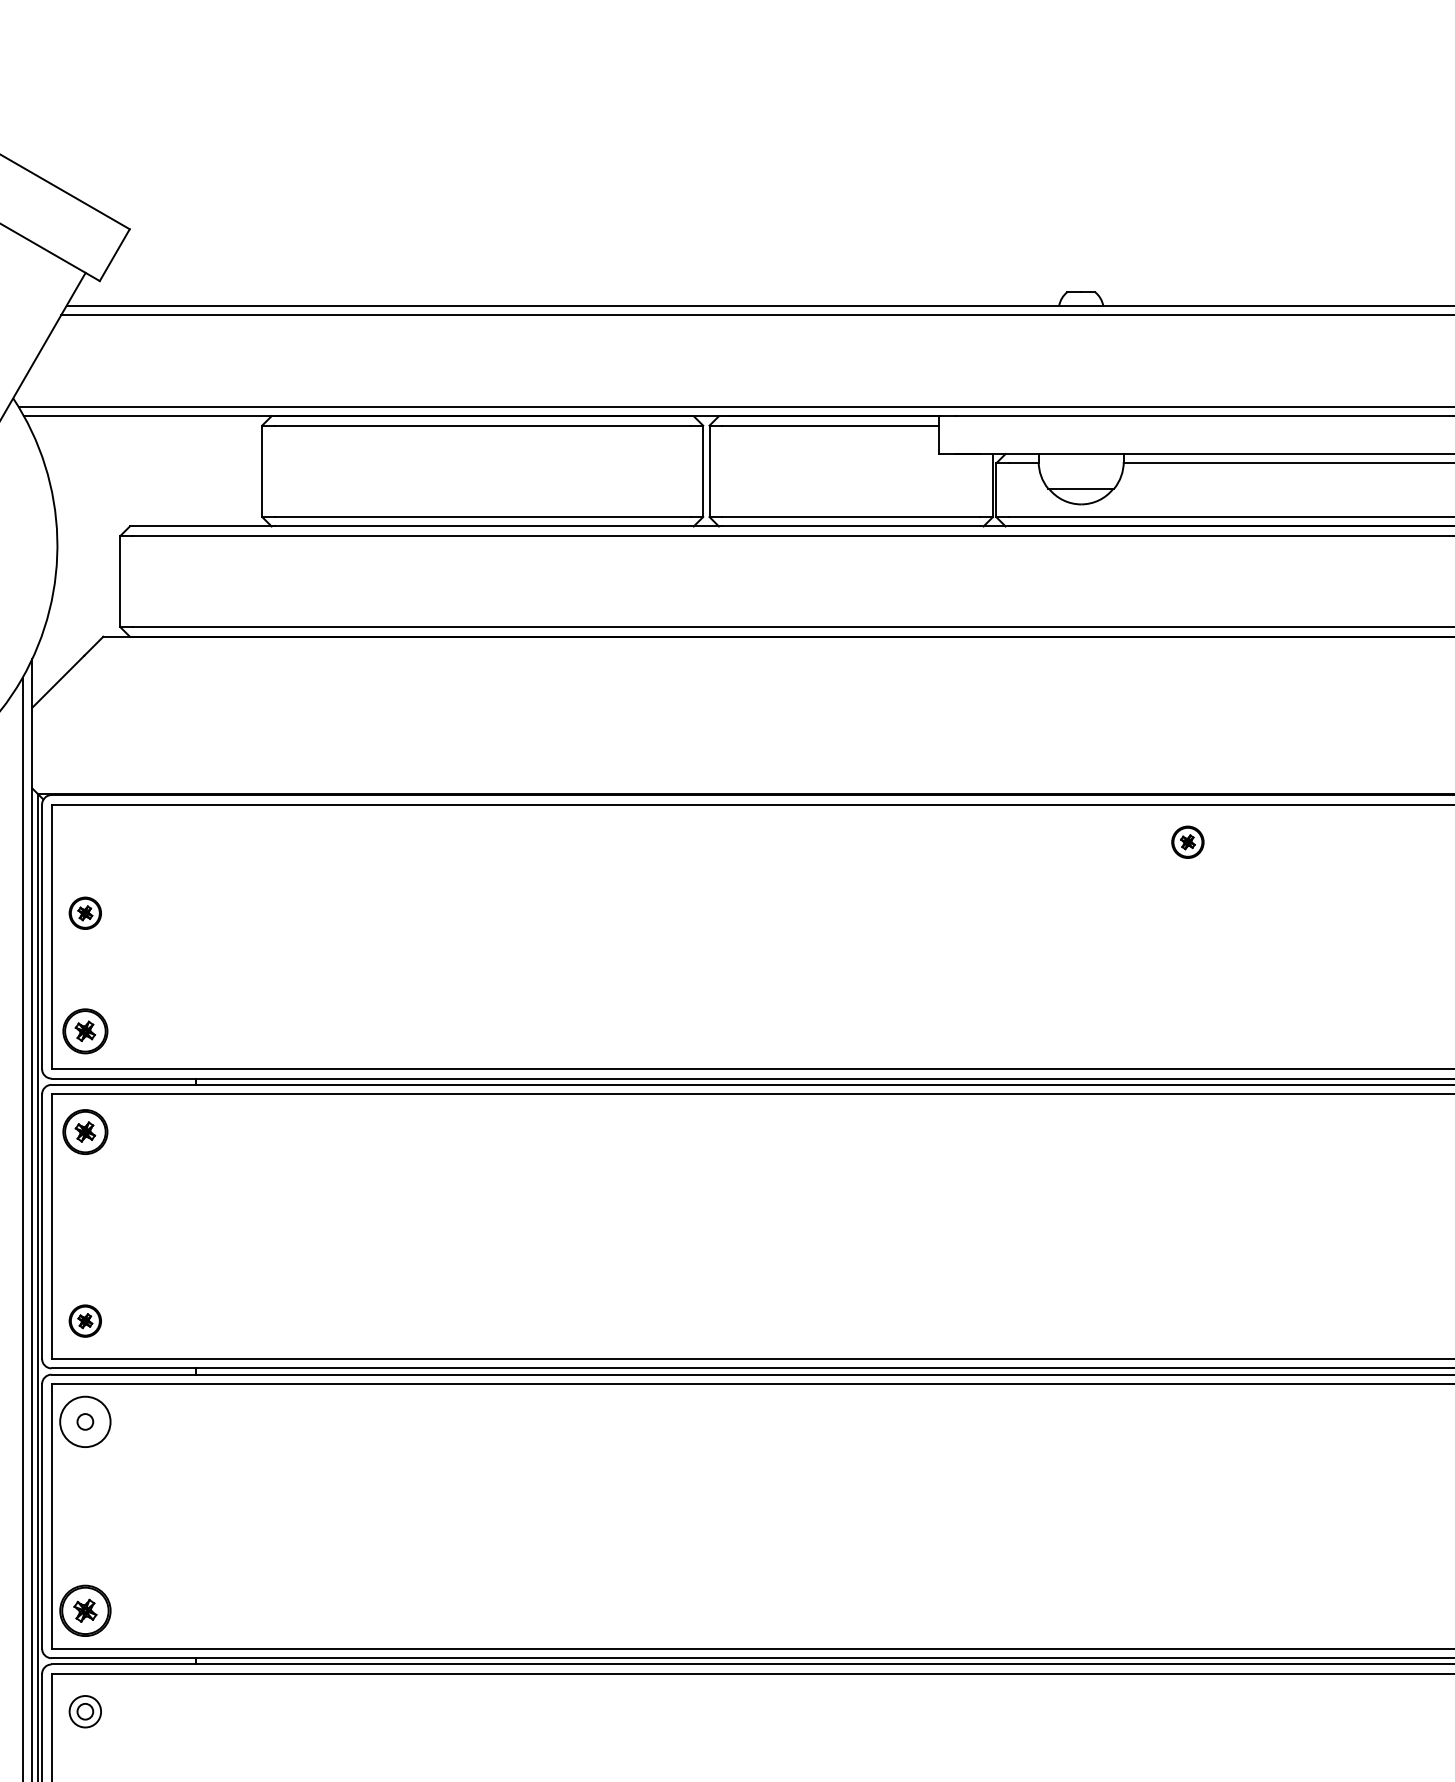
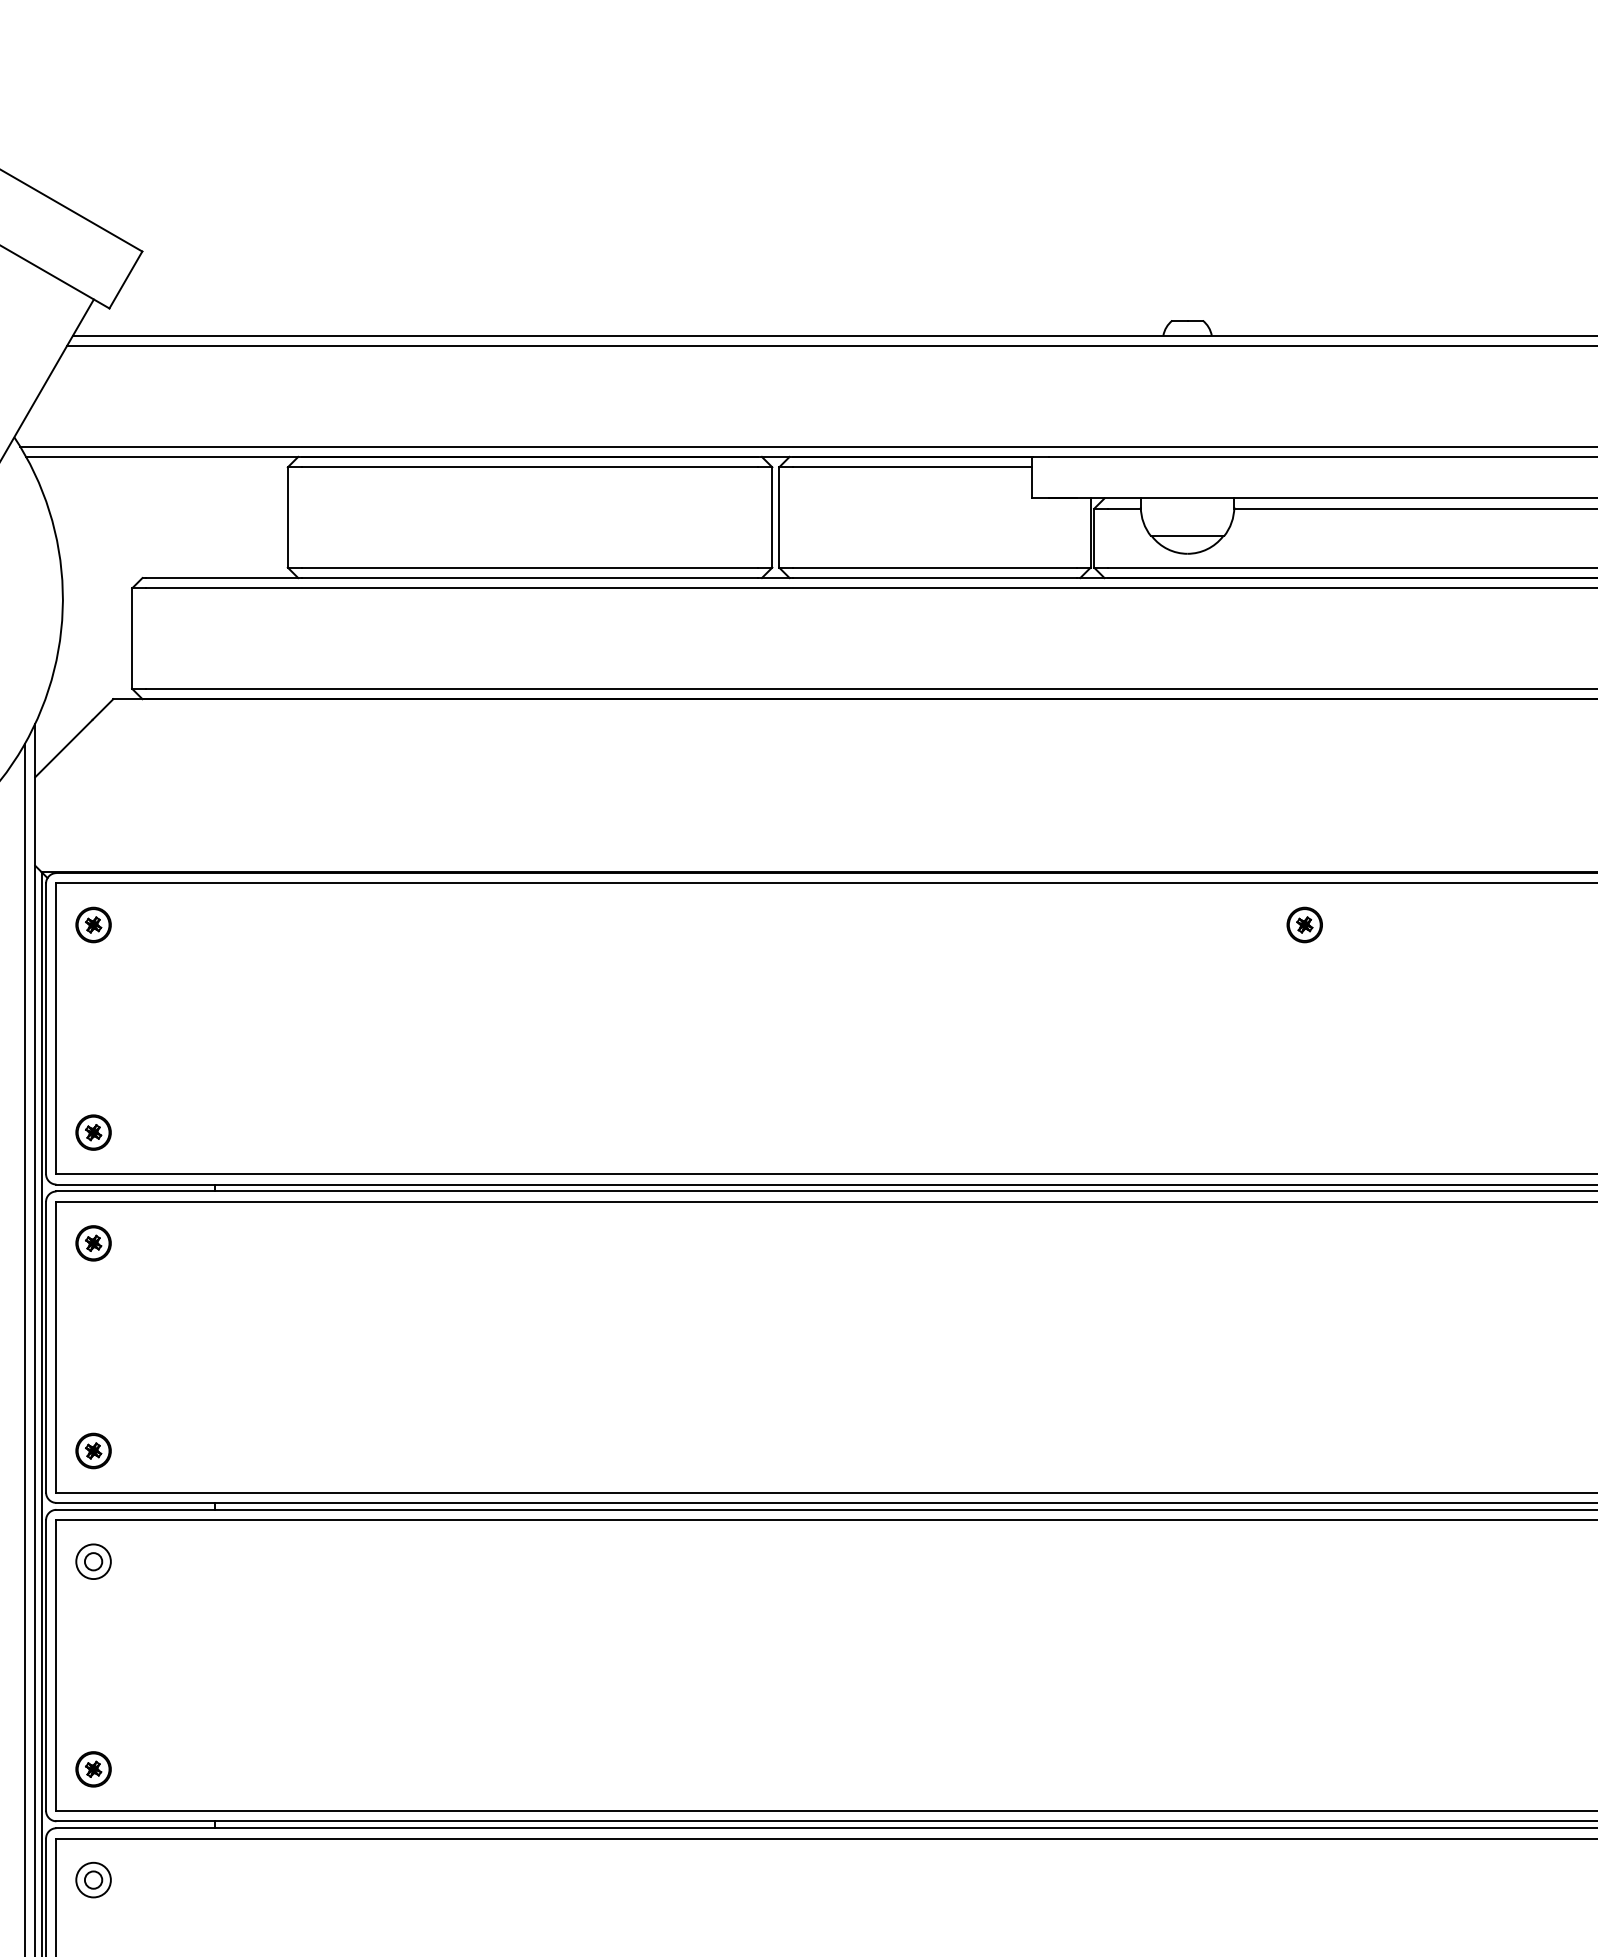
part: (85, 912) -> (93, 924), moved
part: (85, 1031) -> (93, 1132), size x0.71
part: (85, 1132) -> (93, 1243), size x0.71
circle: (85, 1421) -> (93, 1561), size x0.62
part: (85, 1611) -> (93, 1769), size x0.62

